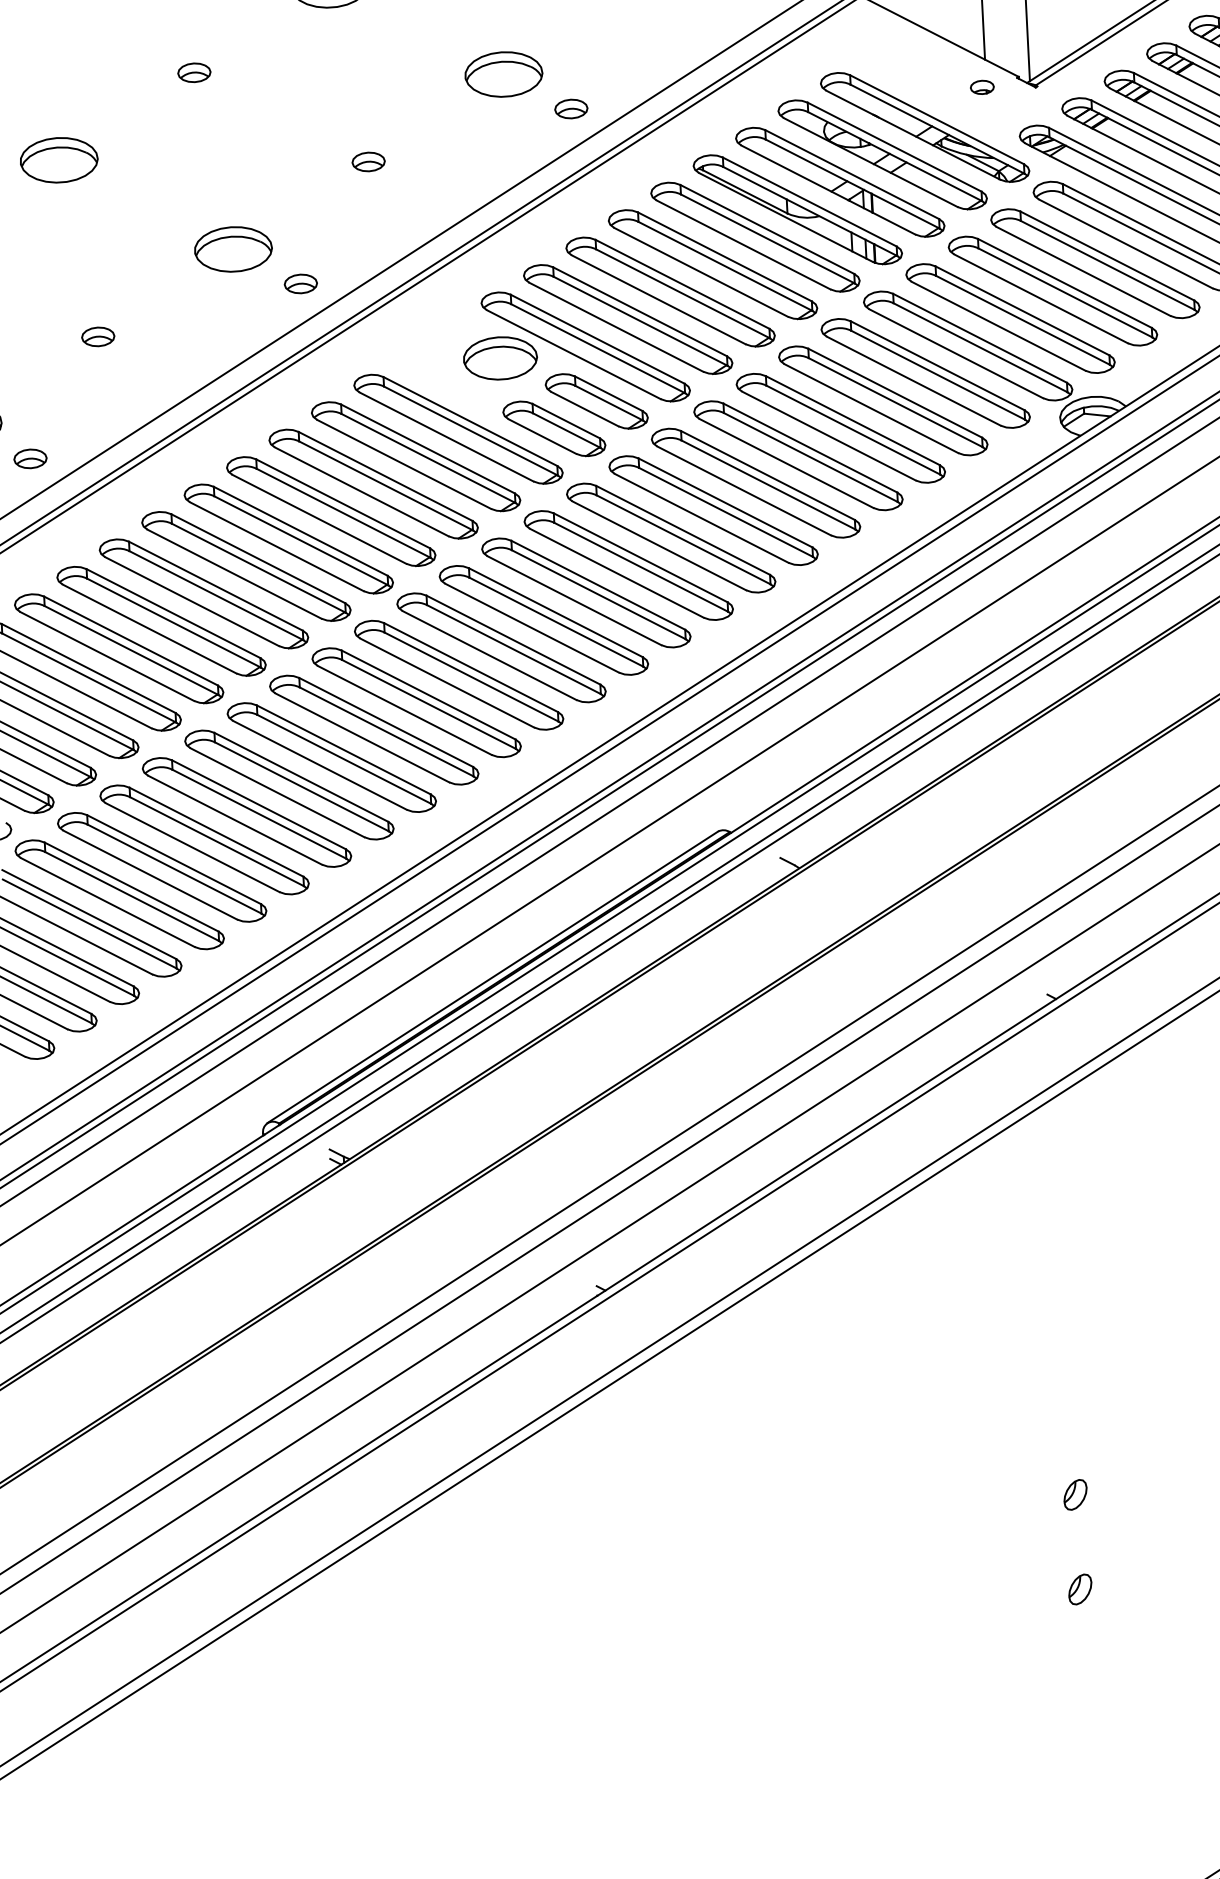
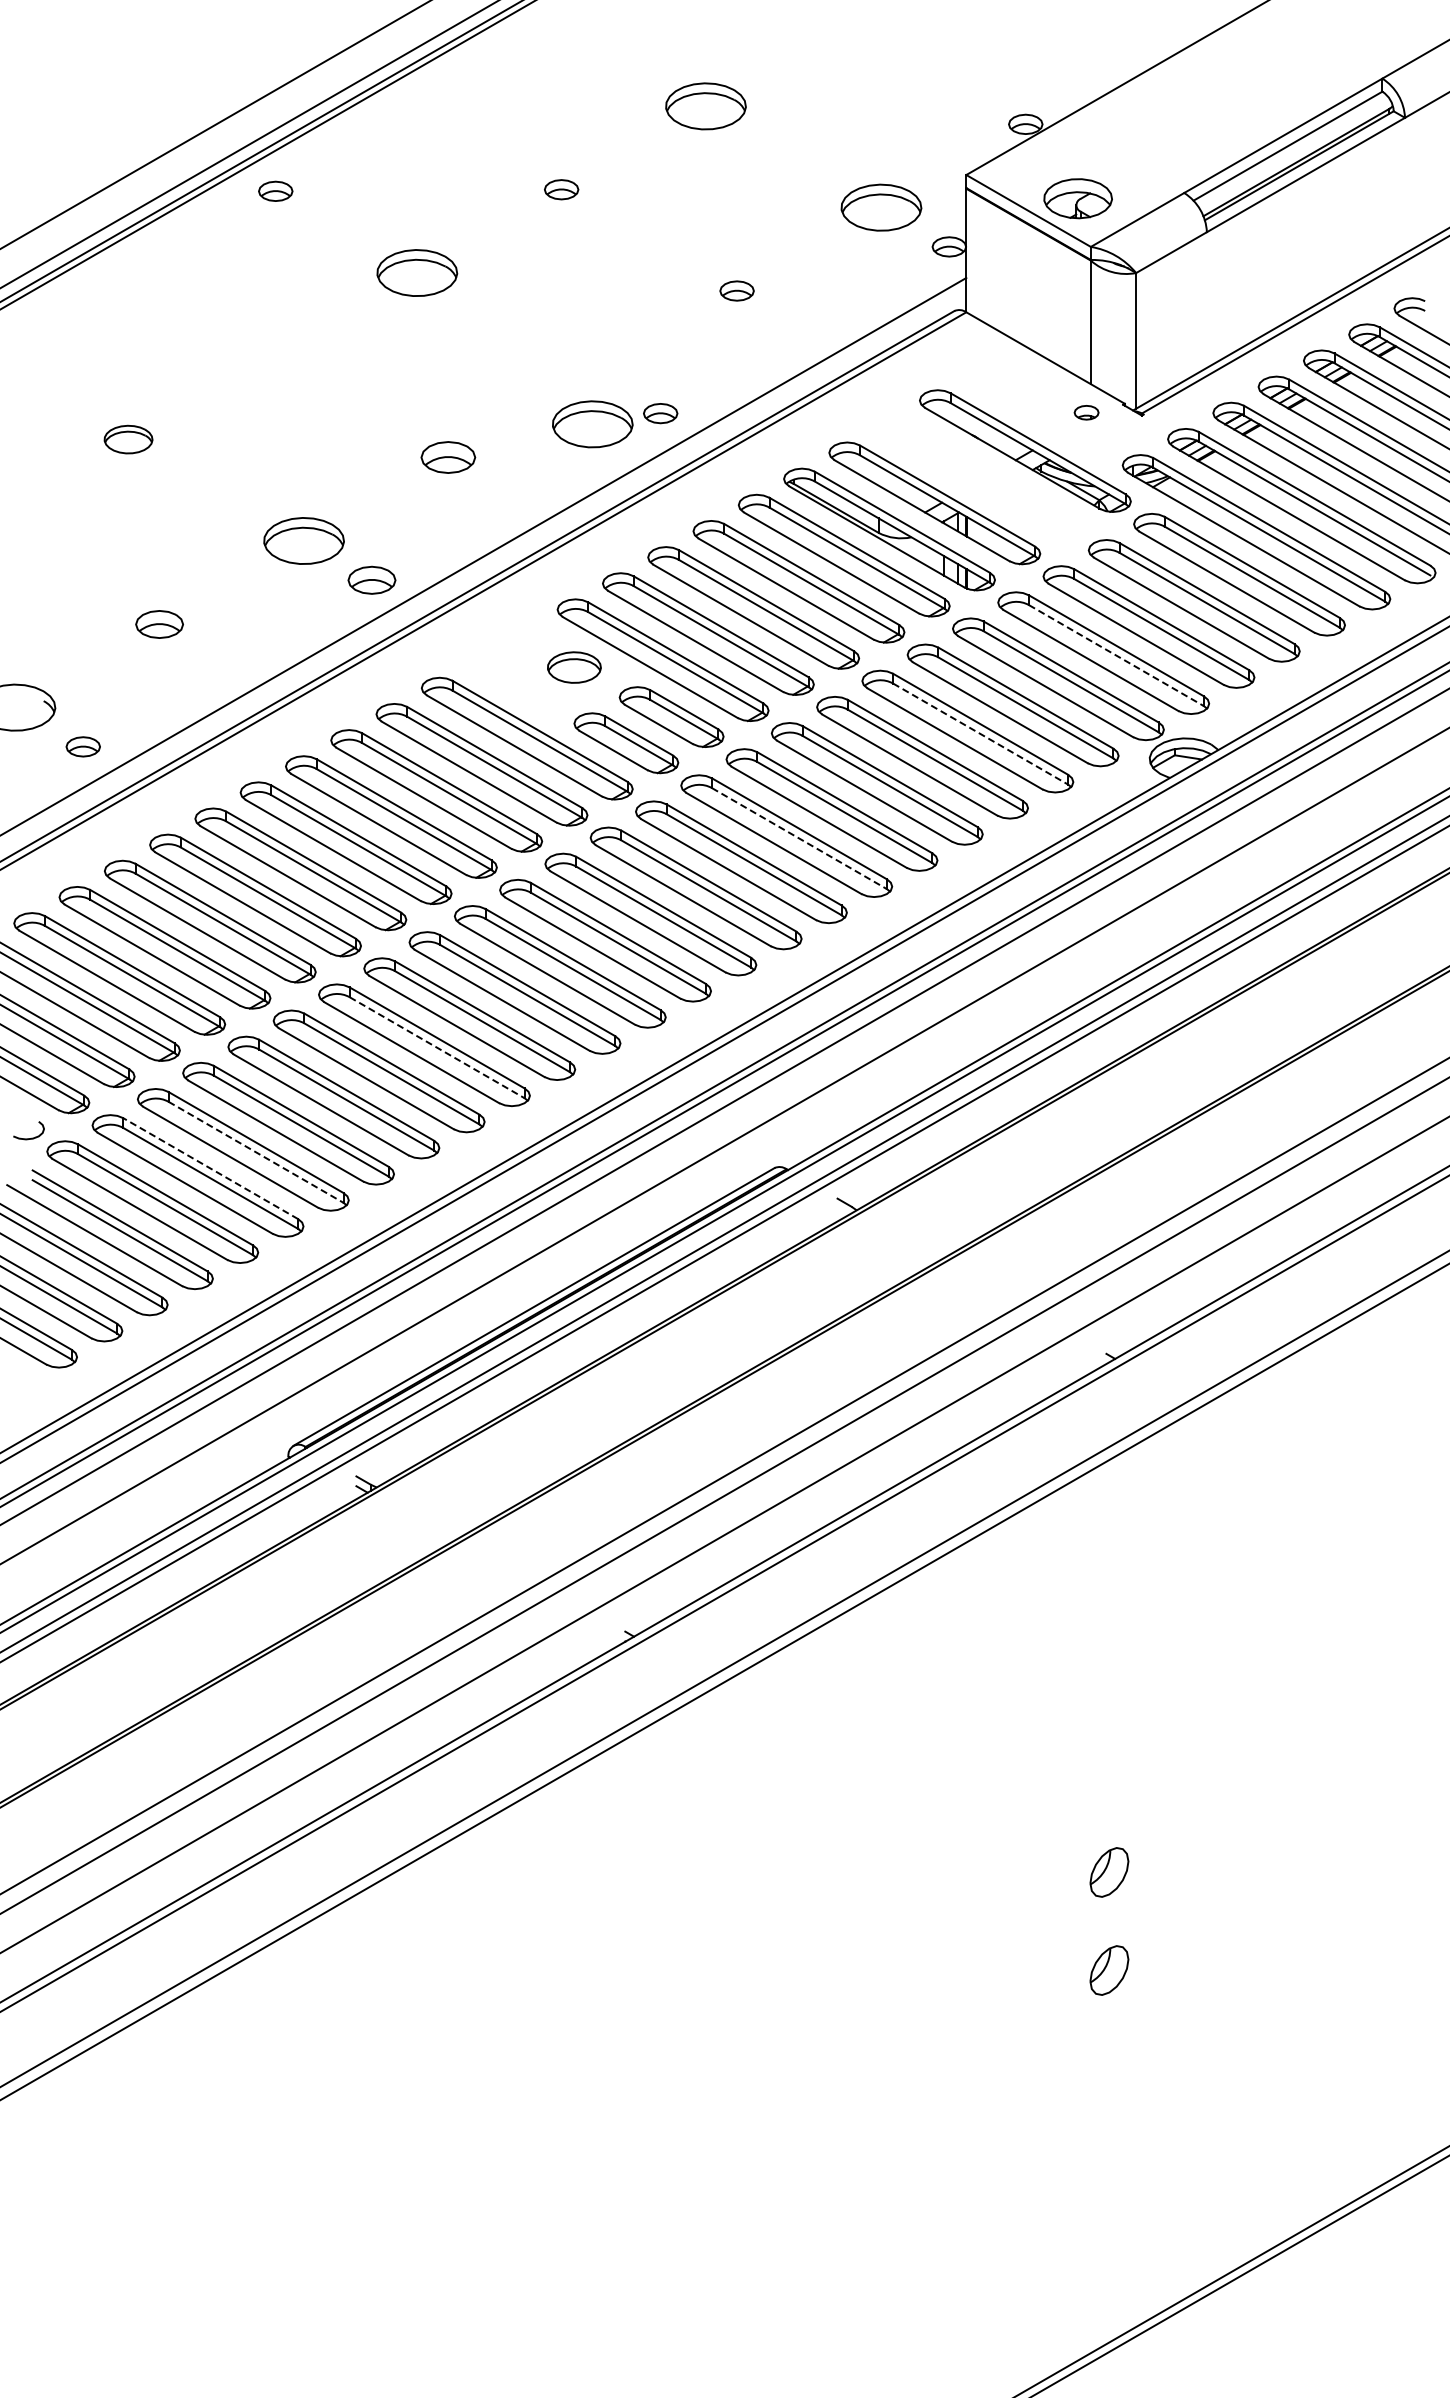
part: (193, 71) -> (272, 355), removed
part: (503, 74) -> (592, 424), moved
part: (882, 155) -> (979, 477), removed
part: (59, 160) -> (128, 439), size x0.6
part: (368, 161) -> (448, 457), size x1.6
part: (300, 283) -> (371, 579), size x1.4
line: (1023, 320) -> (1116, 655), solid -> dashed
part: (97, 336) -> (159, 623), size x1.4
part: (500, 358) -> (574, 667), size x0.7
line: (896, 403) -> (981, 734), solid -> dashed
line: (726, 512) -> (799, 838), solid -> dashed
line: (387, 732) -> (437, 1048), solid -> dashed
line: (217, 841) -> (256, 1152), solid -> dashed
line: (173, 859) -> (210, 1168), solid -> dashed
part: (1074, 1494) -> (1108, 1872), size x1.6
part: (1079, 1589) -> (1108, 1970), size x1.6

